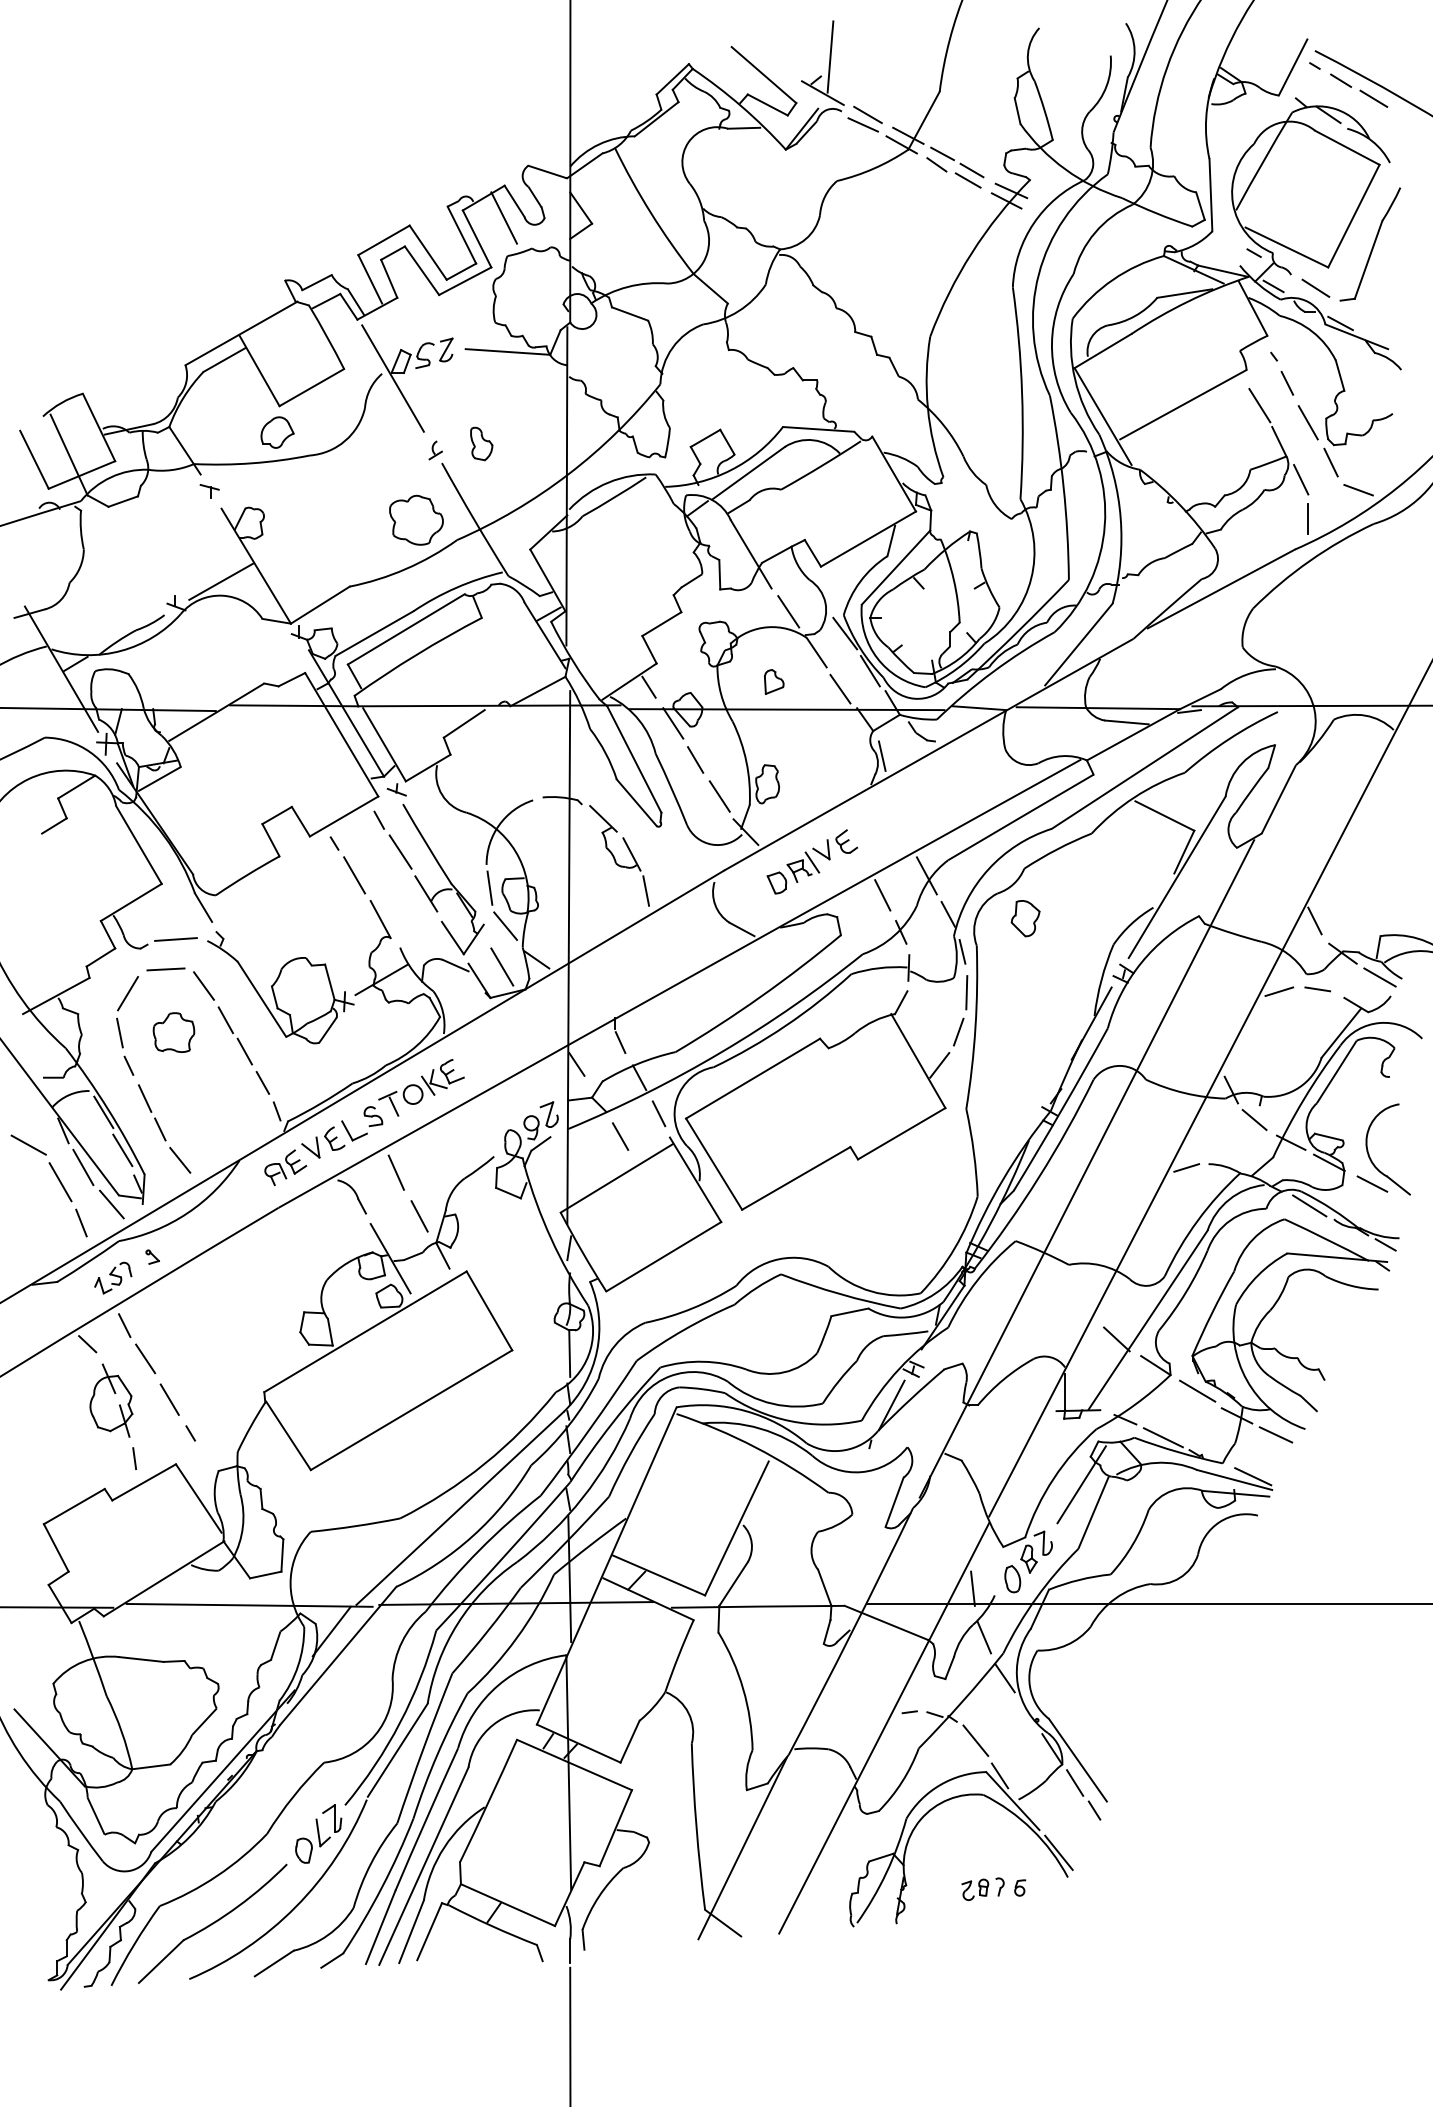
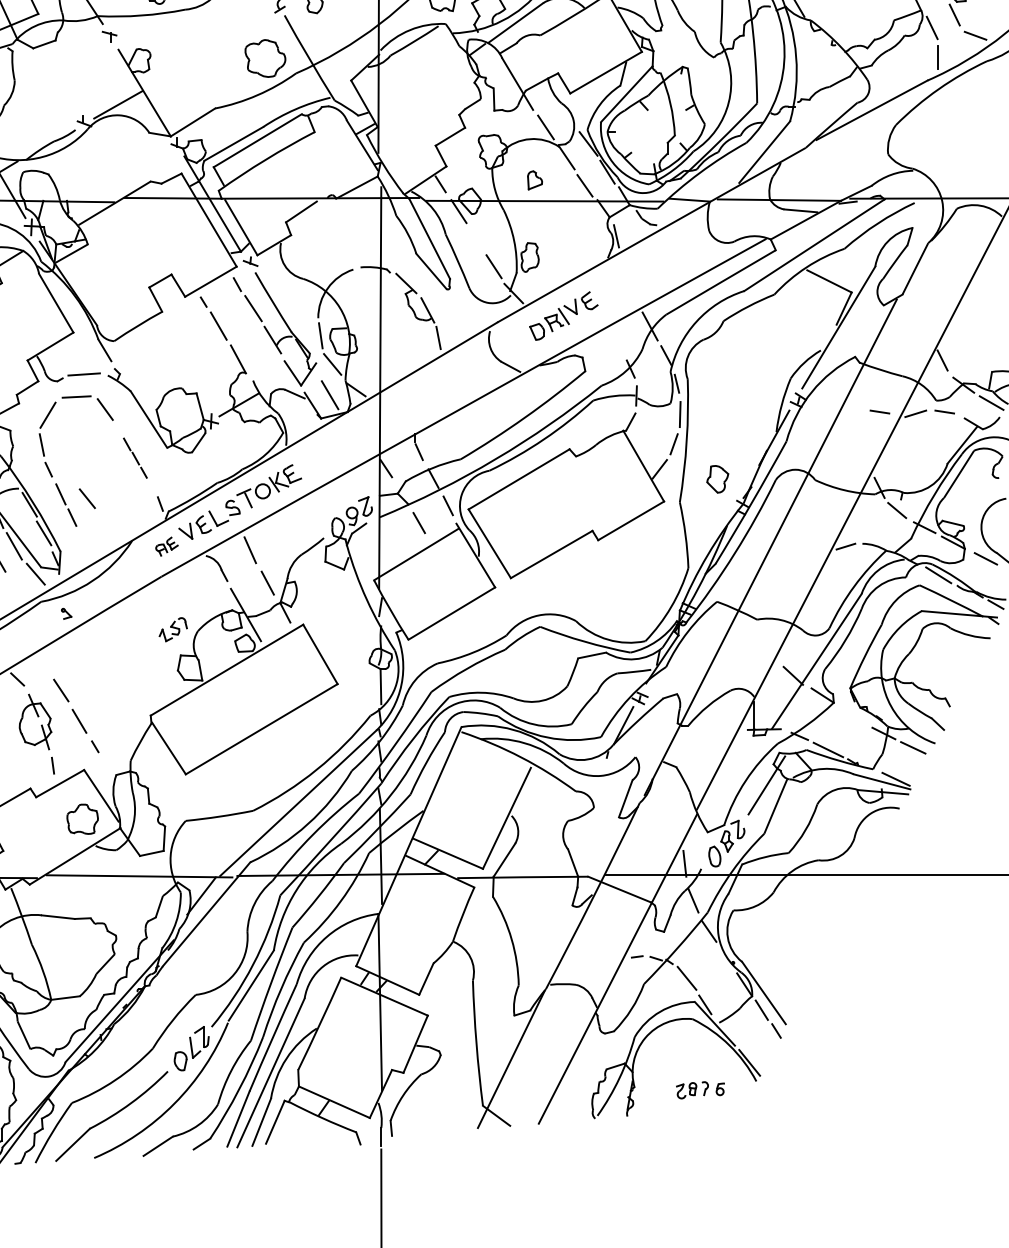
line: (695, 759) -> (475, 238), removed
line: (882, 895) -> (616, 341), removed
part: (1025, 918) -> (717, 479), moved
line: (1231, 989) -> (879, 412), added
part: (173, 1032) -> (82, 819), moved
part: (243, 1050) -> (135, 458), size x0.6
line: (180, 1160) -> (87, 498), moved
part: (285, 1167) -> (166, 546), size x0.7
line: (81, 1222) -> (12, 587), removed
part: (113, 1277) -> (173, 629), moved
line: (124, 1325) -> (45, 665), removed
line: (1197, 1390) -> (854, 714), removed

